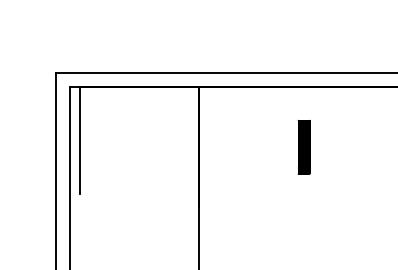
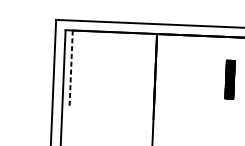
line: (80, 141) -> (71, 68), solid -> dashed

